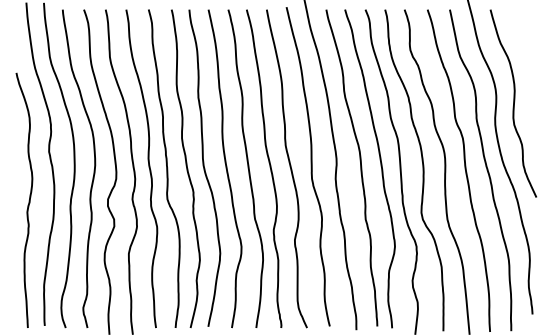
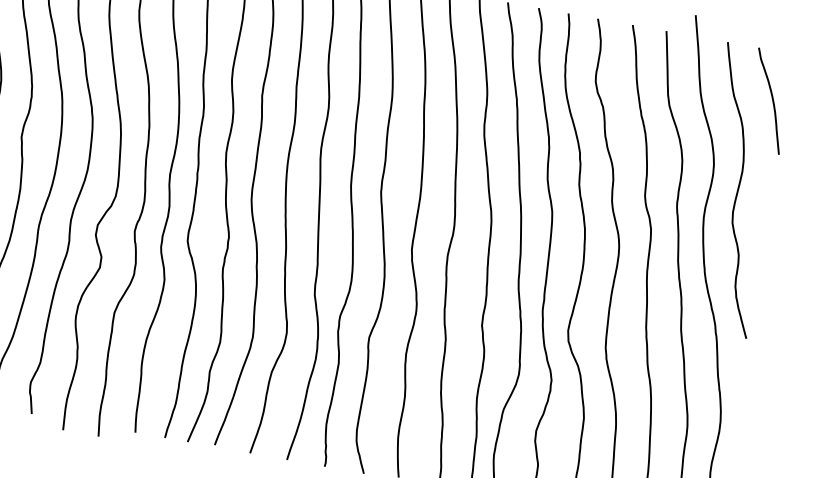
curve: (525, 42) -> (771, 101), added

